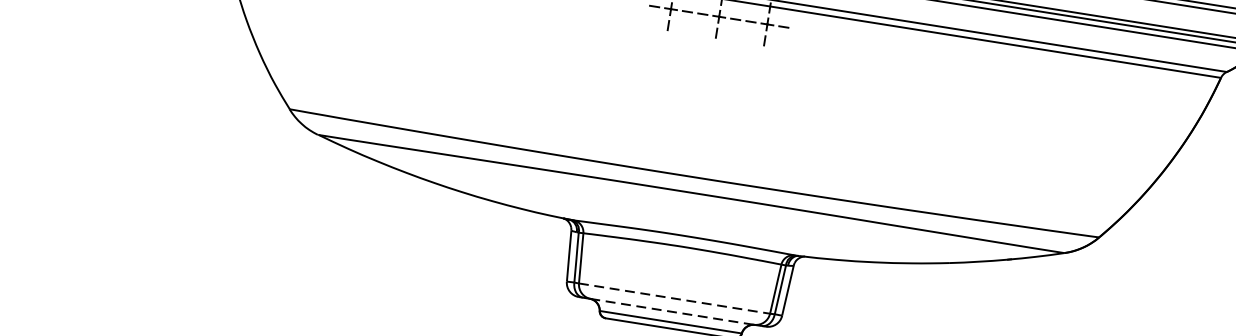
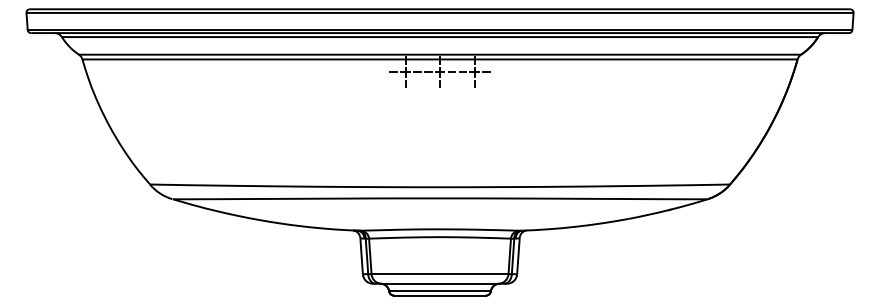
line: (675, 299) -> (440, 274), dashed -> solid
line: (673, 311) -> (440, 283), dashed -> solid

